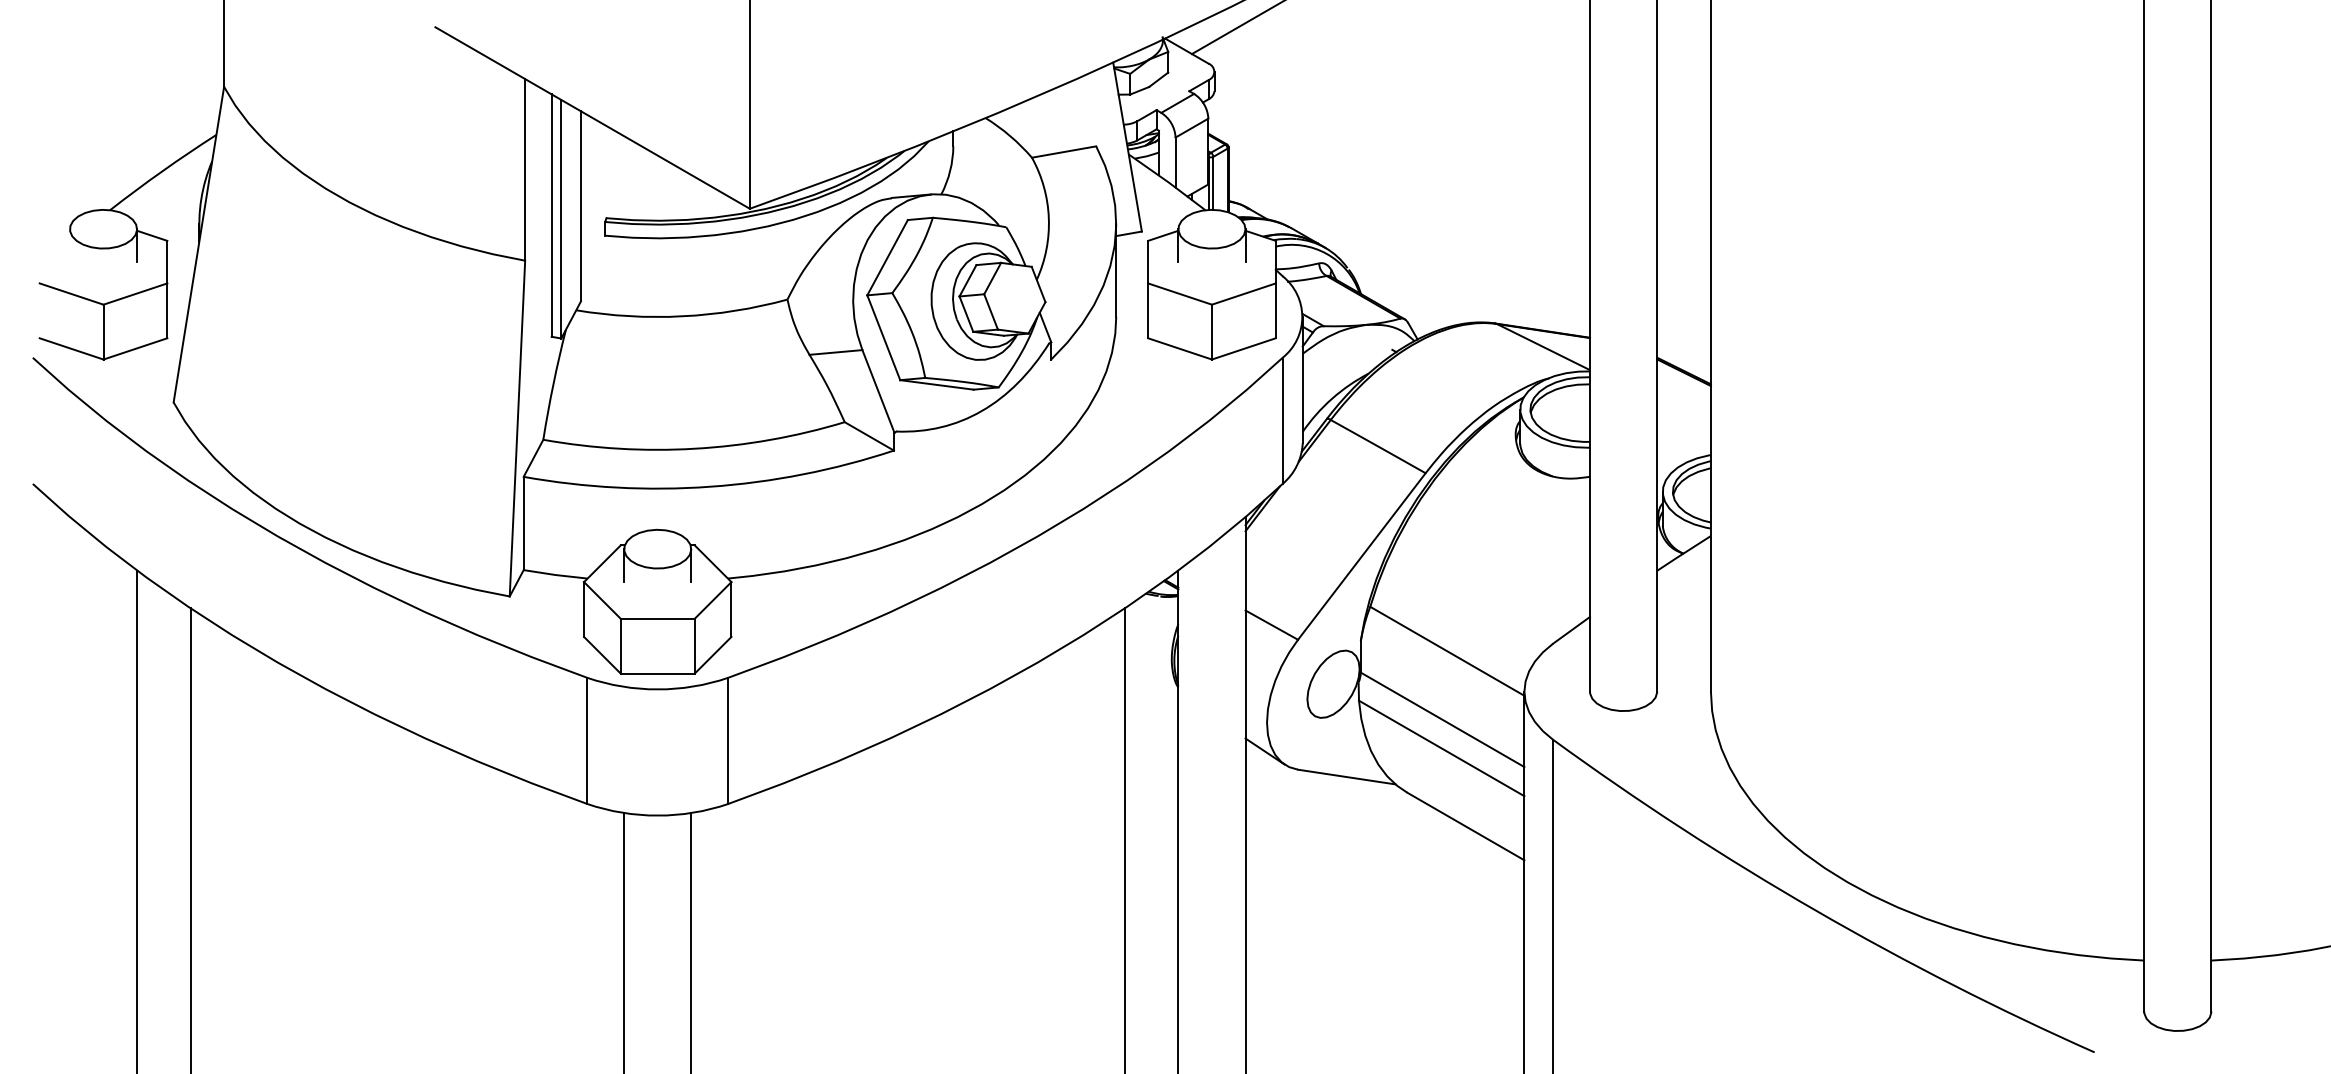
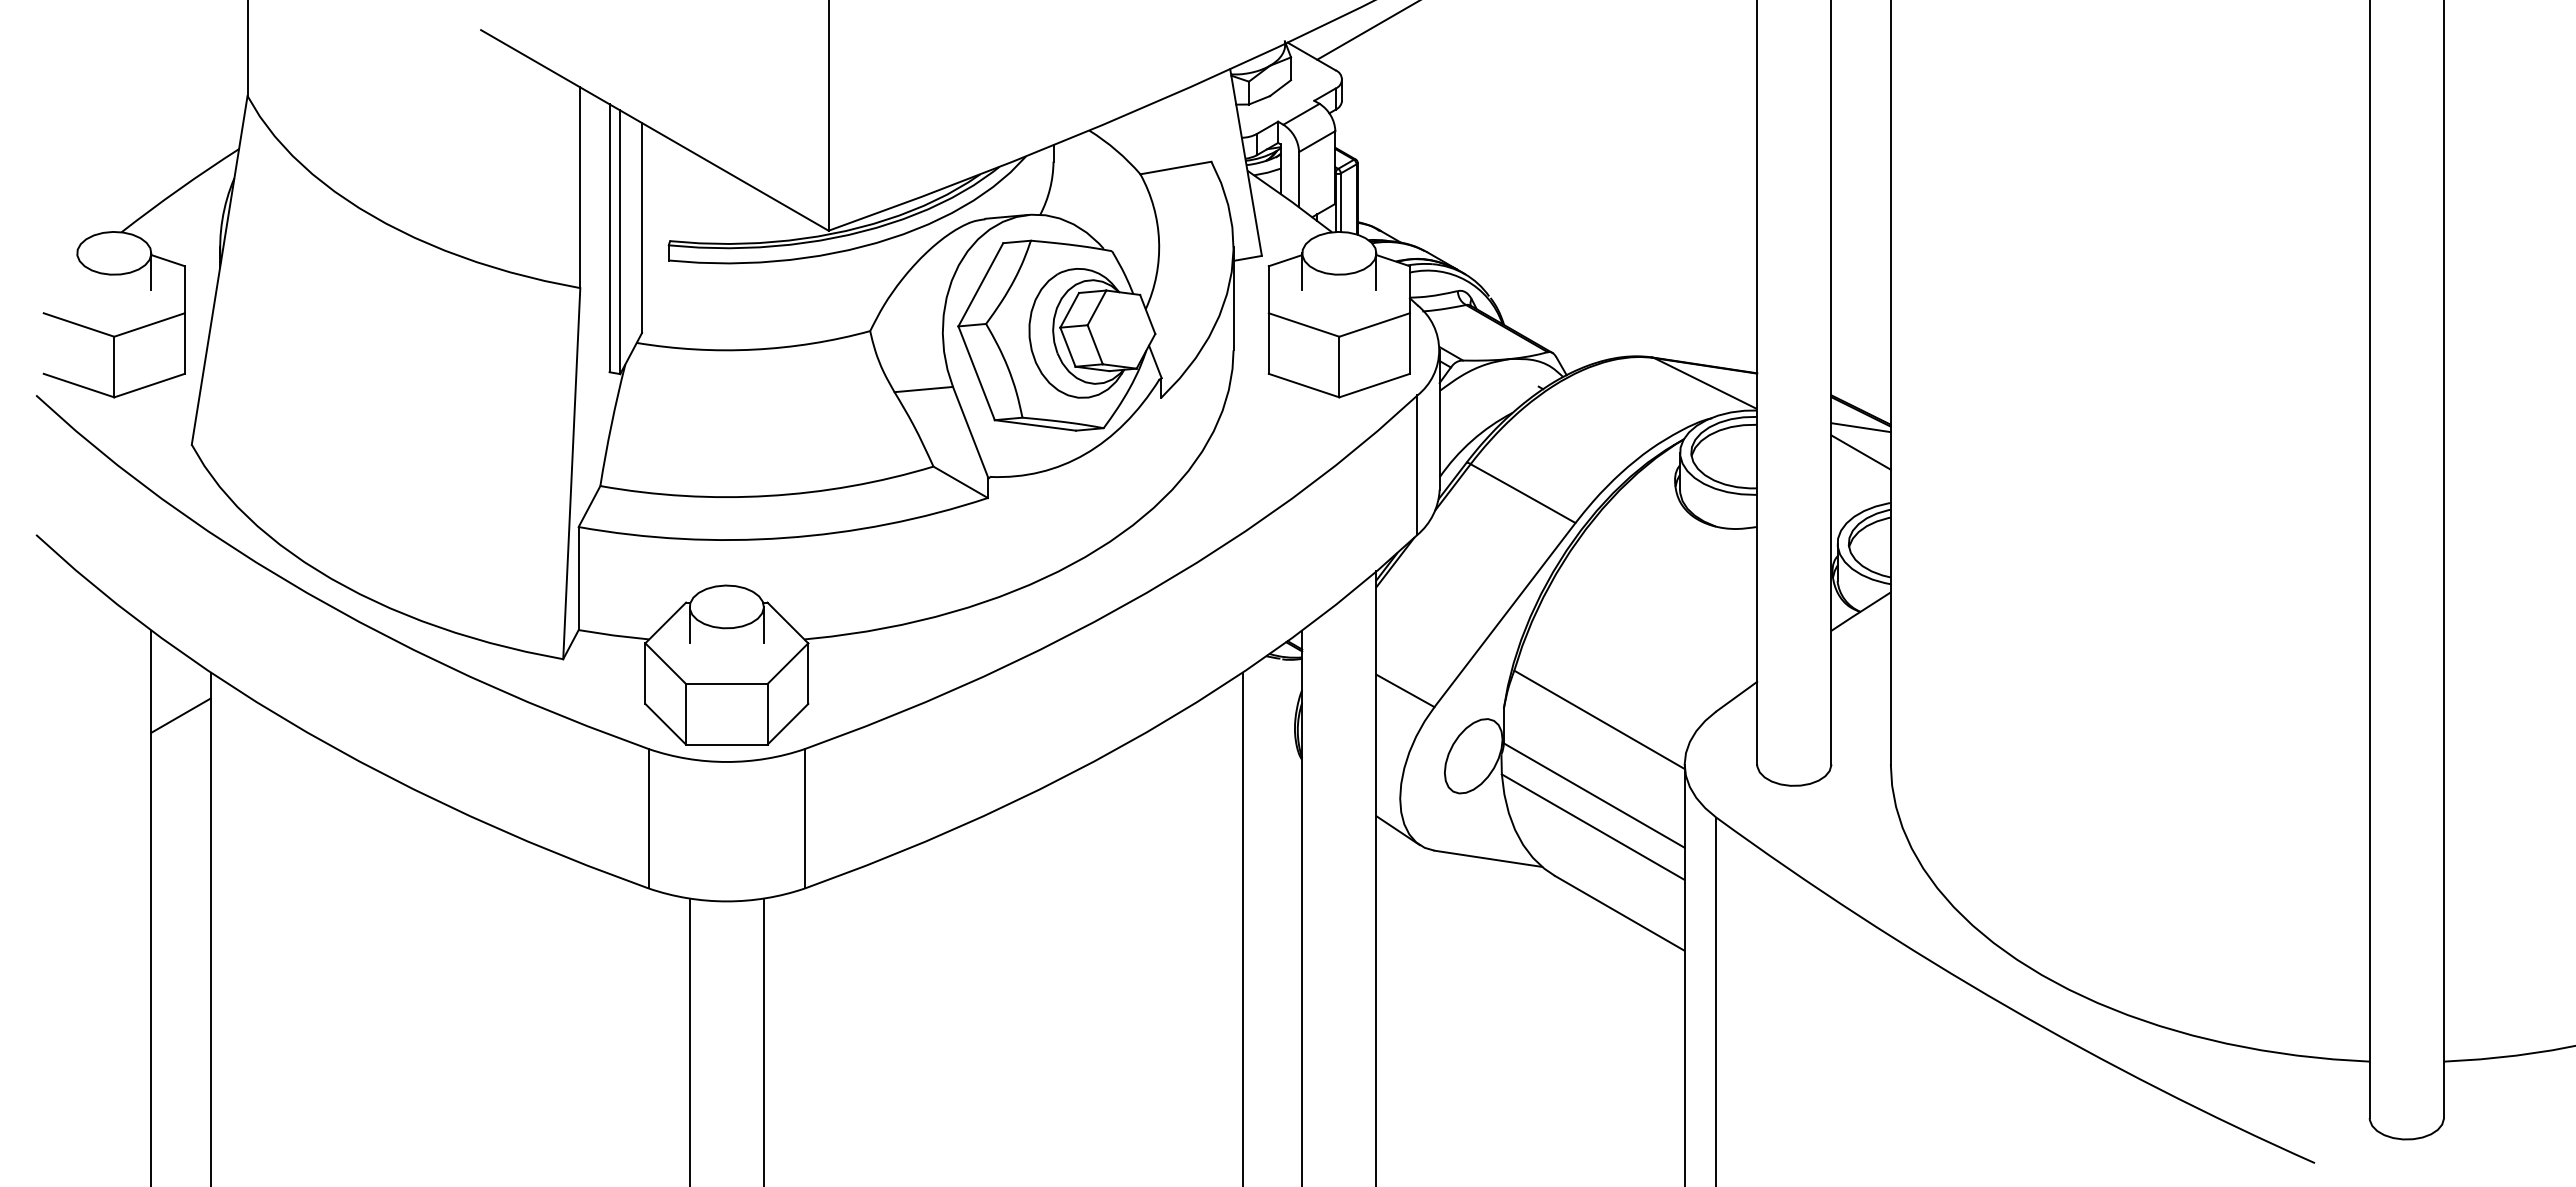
line: (1683, 386) -> (1860, 427), added
line: (1683, 409) -> (1860, 452), added
line: (163, 647) -> (180, 715), added

